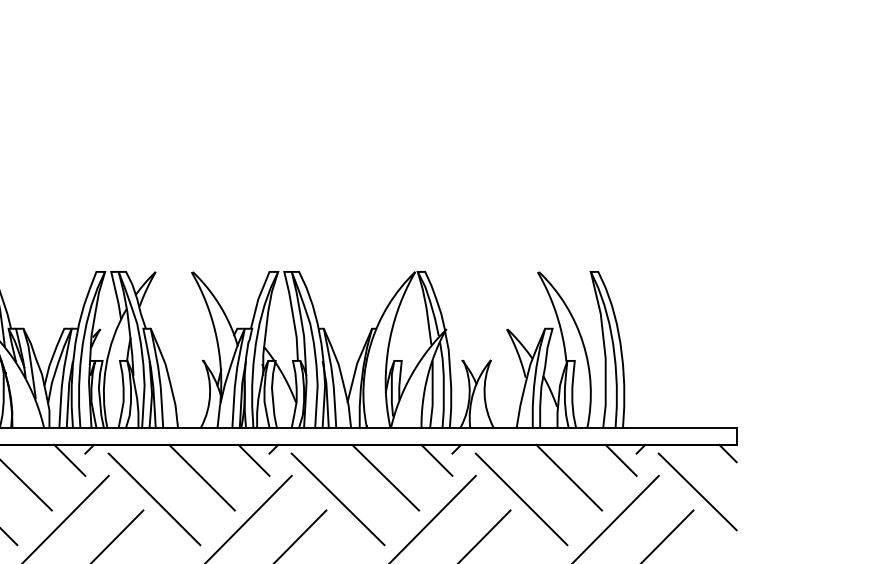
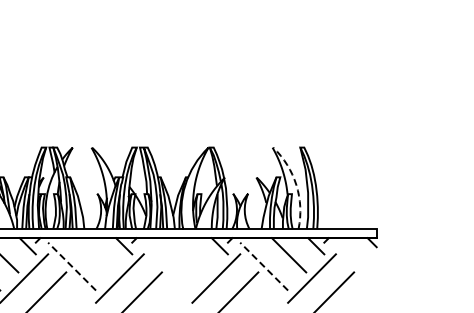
arc: (583, 344) -> (296, 185), solid -> dashed
line: (201, 478) -> (96, 255), removed
line: (384, 478) -> (192, 255), removed
line: (696, 491) -> (355, 262), removed
line: (155, 499) -> (72, 266), solid -> dashed
line: (336, 499) -> (167, 266), removed
line: (522, 499) -> (264, 266), solid -> dashed

